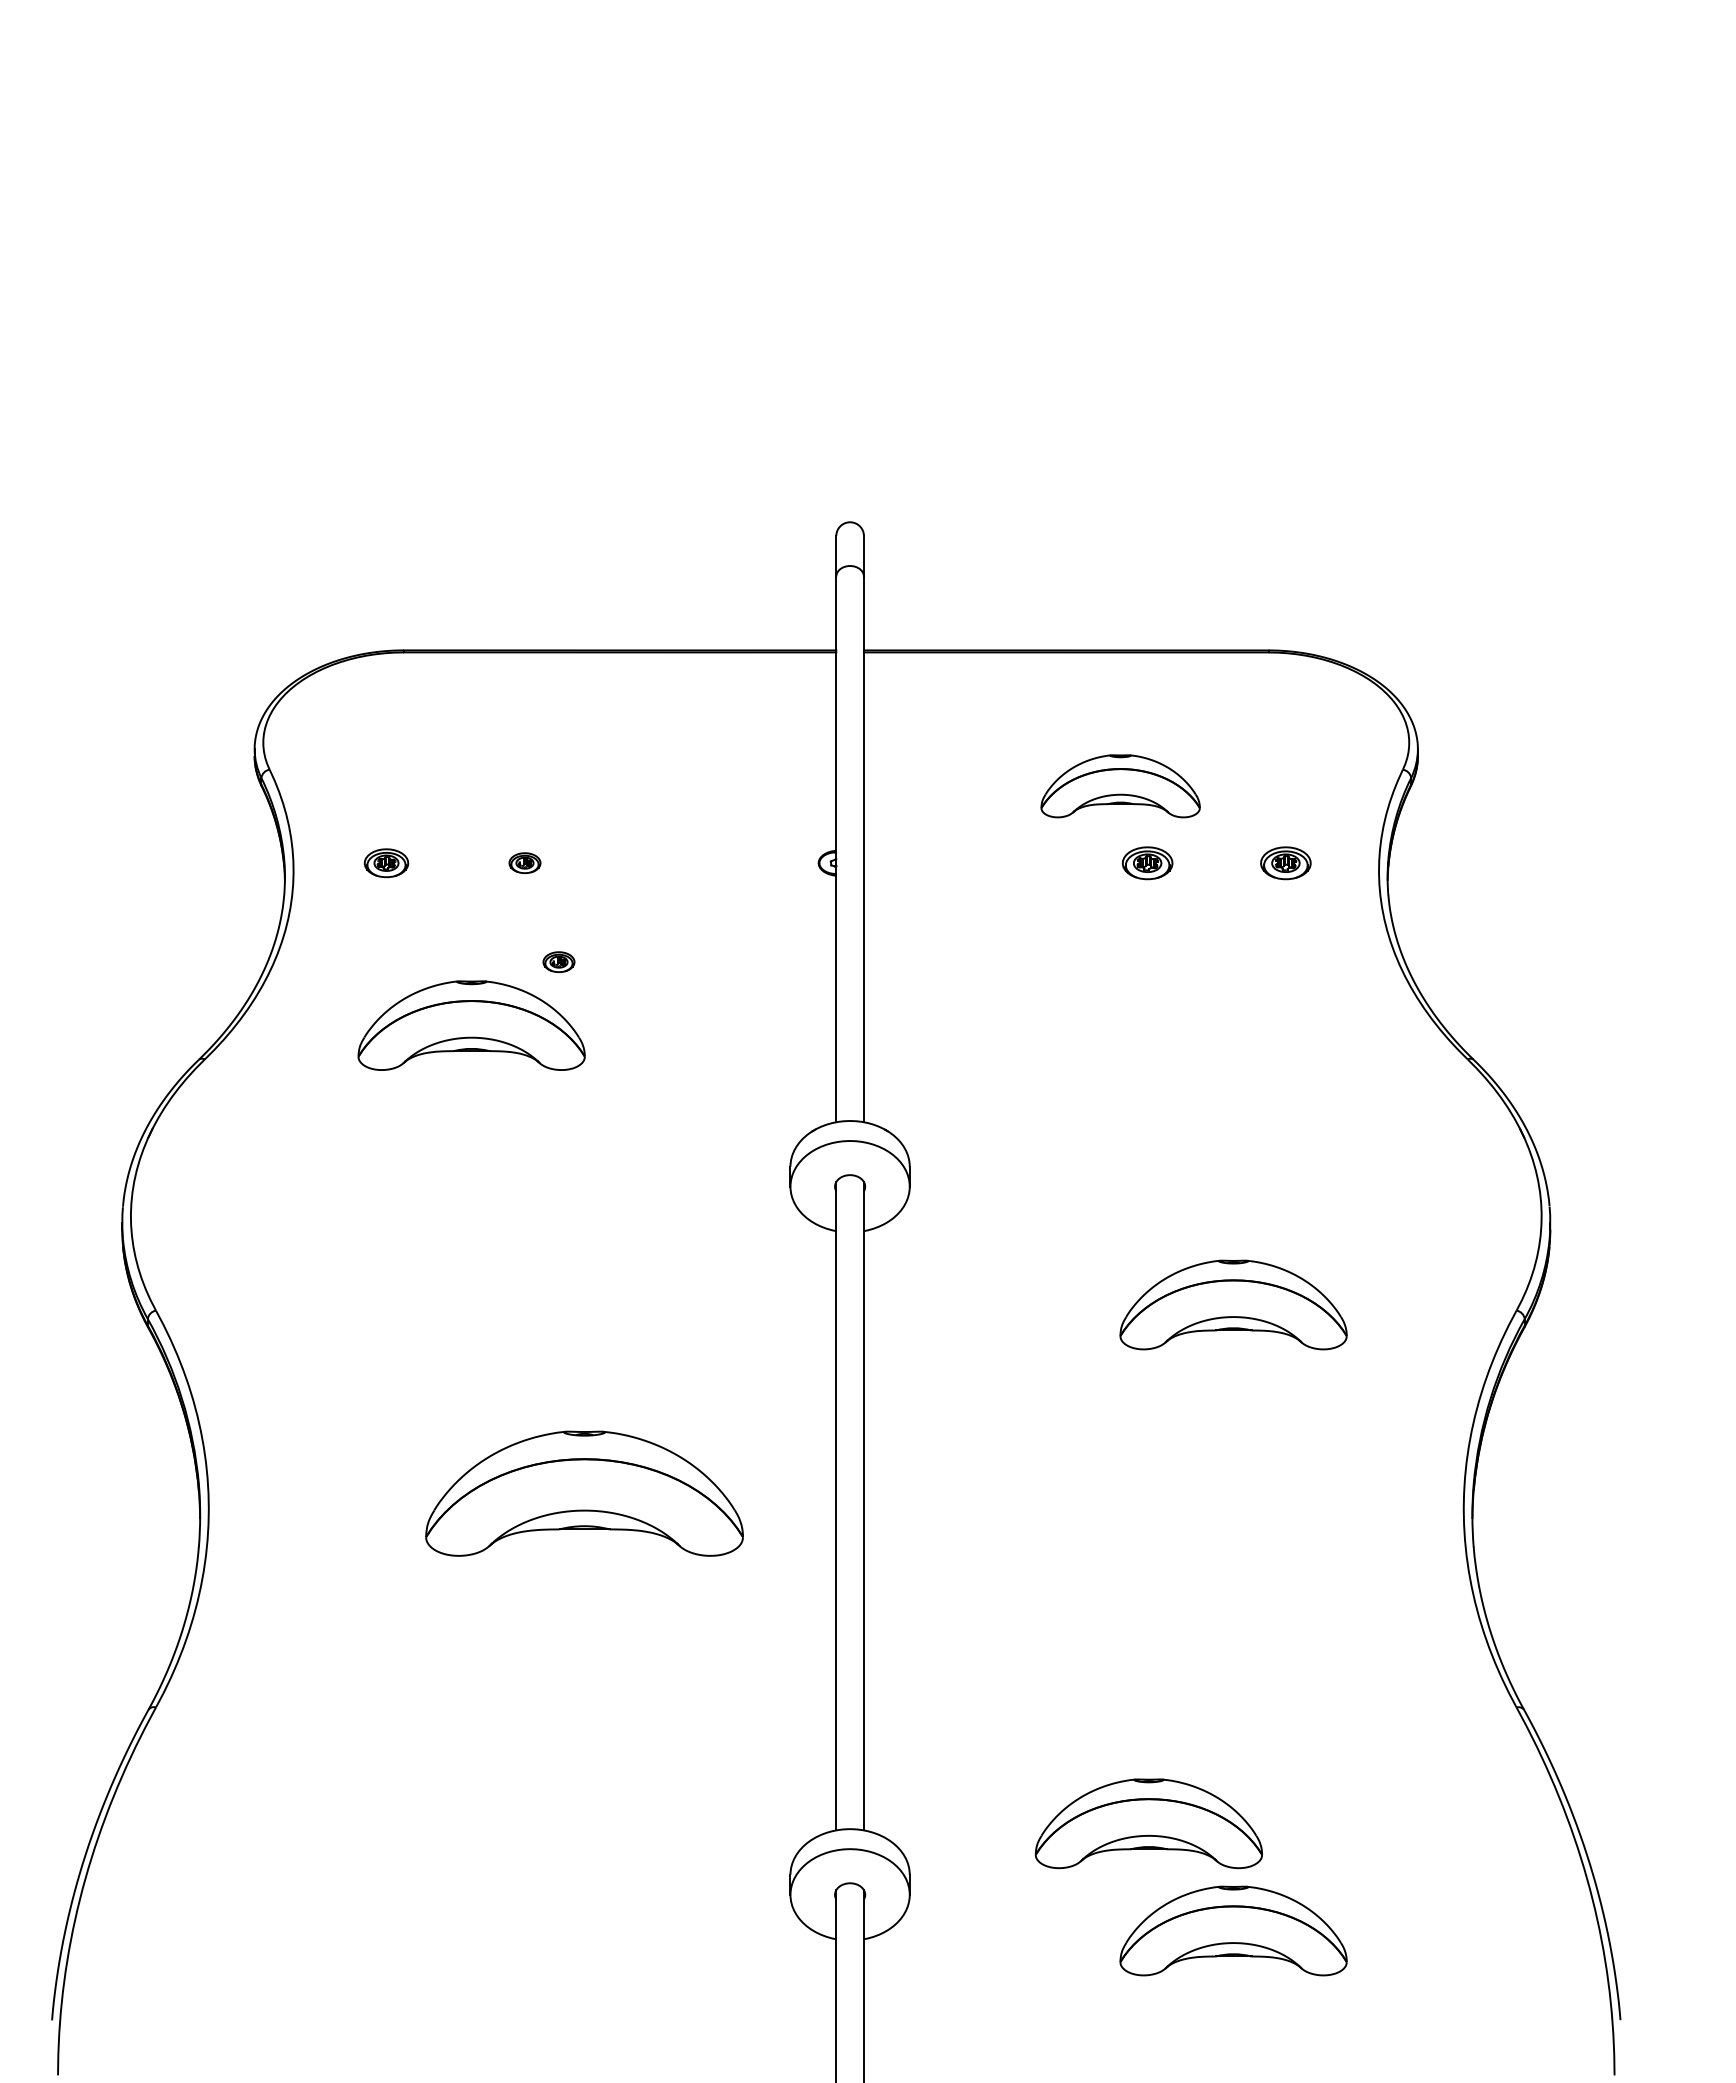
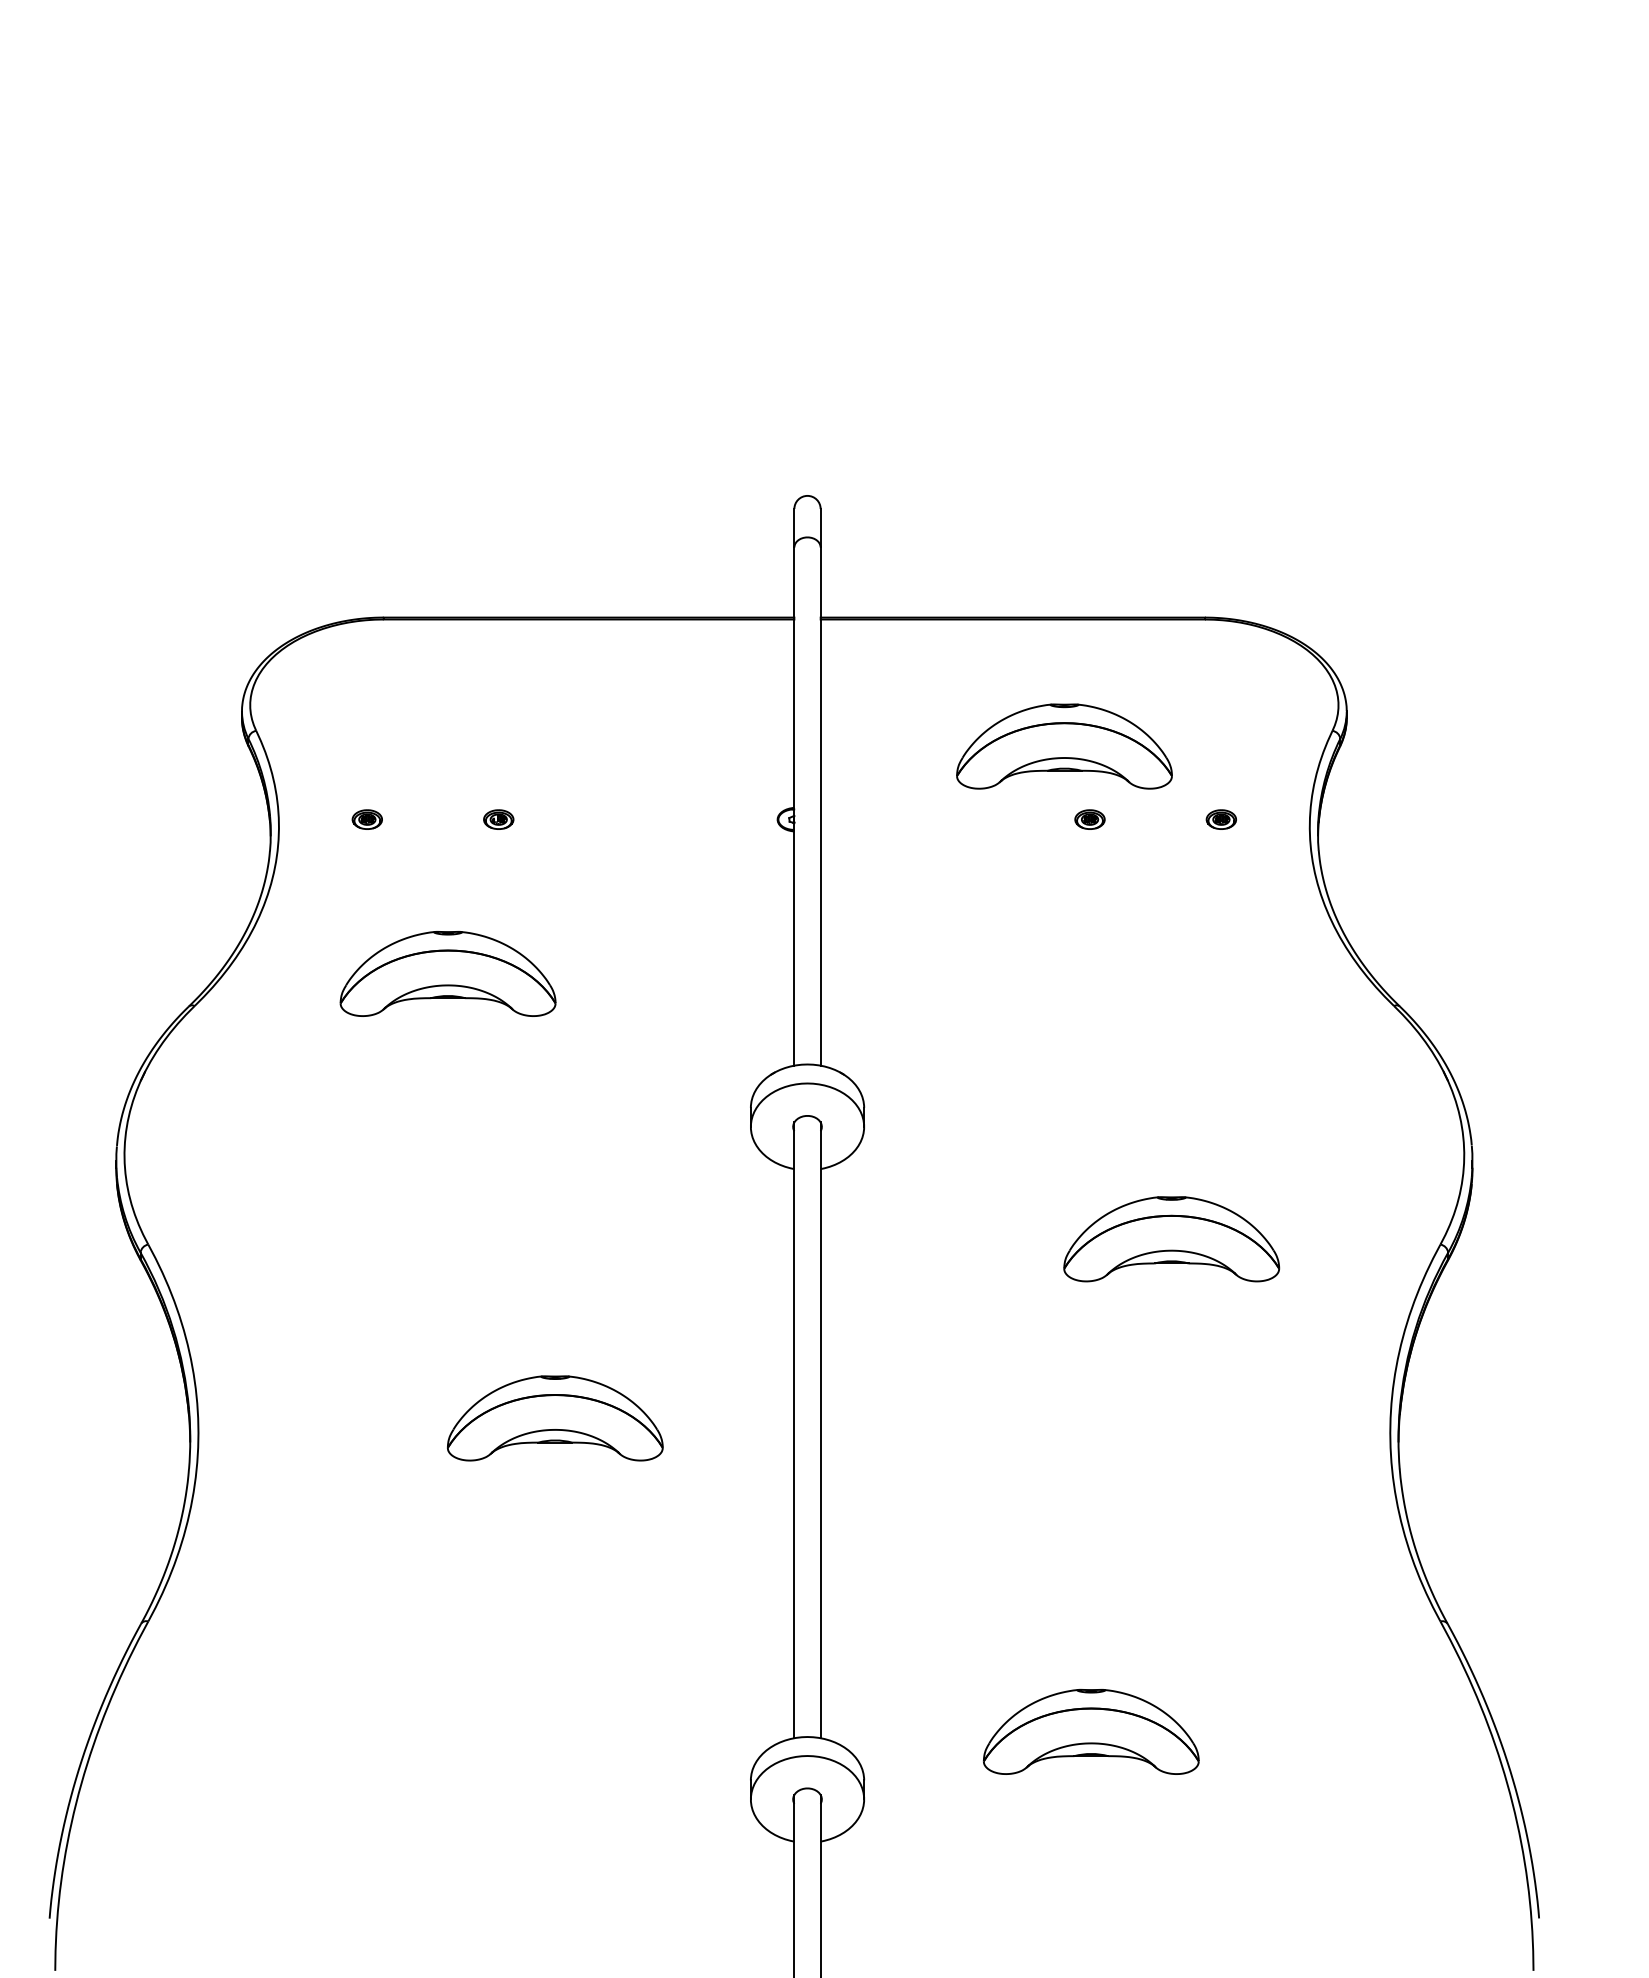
part: (1120, 786) -> (1064, 746), size x1.43
part: (386, 862) -> (367, 819), size x0.71
part: (1147, 862) -> (1089, 819), size x0.62
part: (1285, 862) -> (1220, 819), size x0.62
part: (558, 961) -> (530, 913), removed
part: (584, 1493) -> (555, 1418), size x0.71
part: (1233, 1930) -> (1171, 1833), removed

